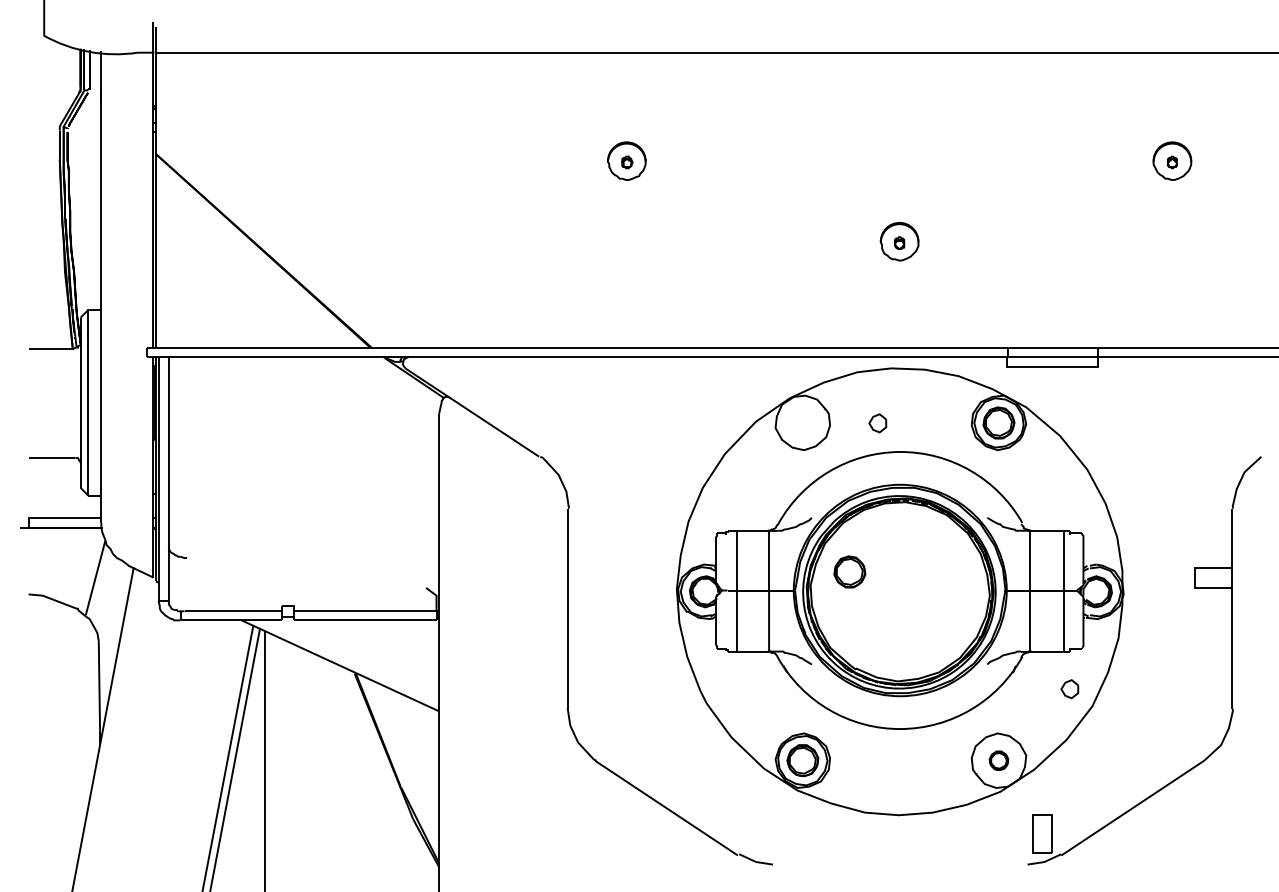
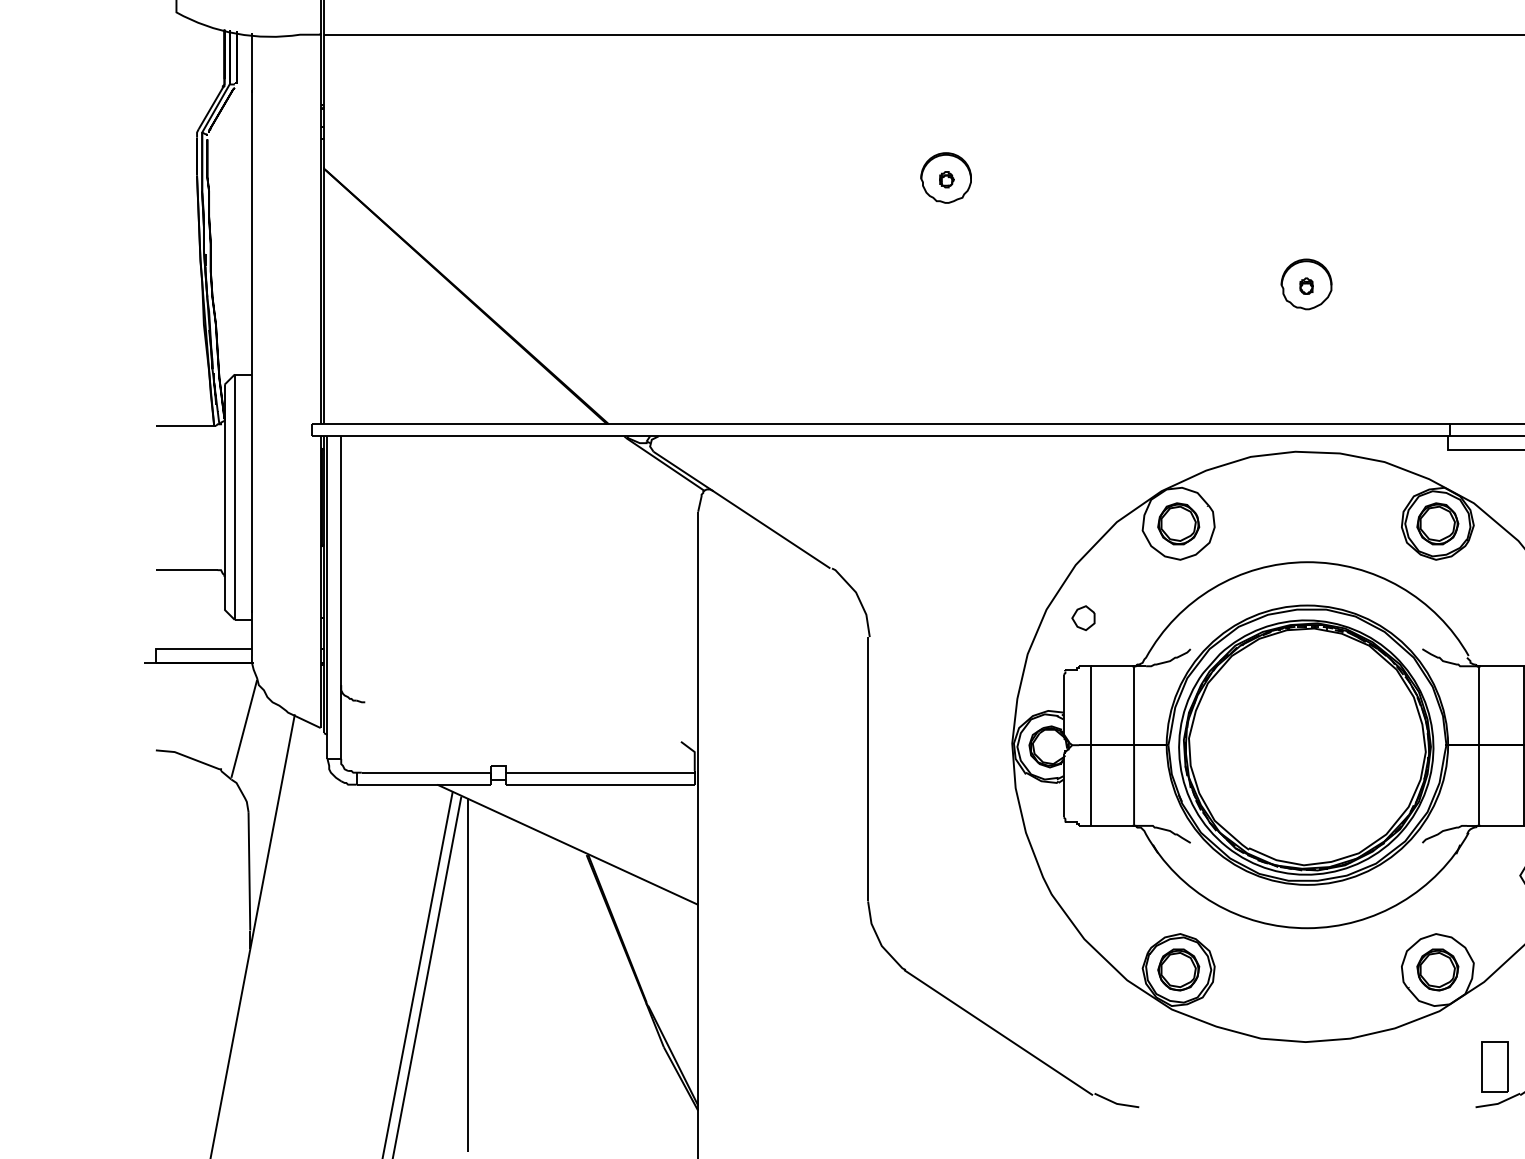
part: (877, 423) -> (1083, 618), moved
part: (849, 571) -> (1178, 523), moved
part: (998, 760) -> (1437, 969), size x1.67

